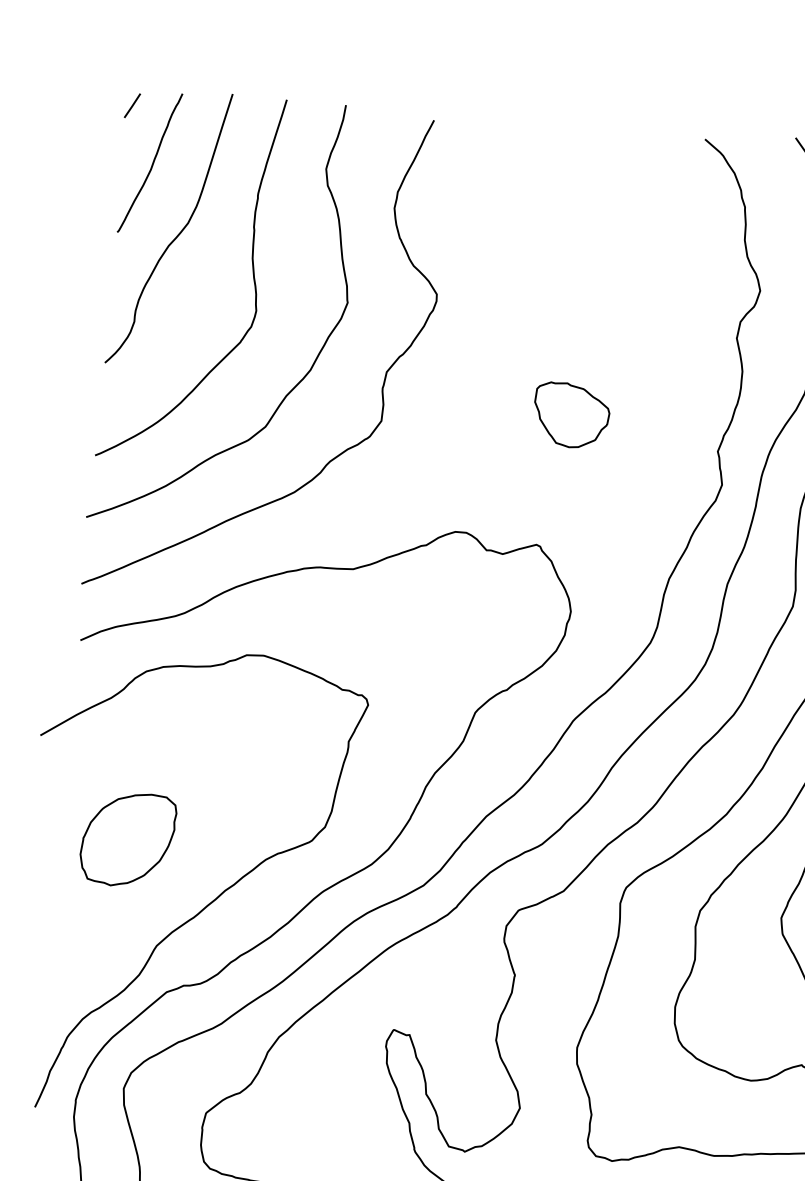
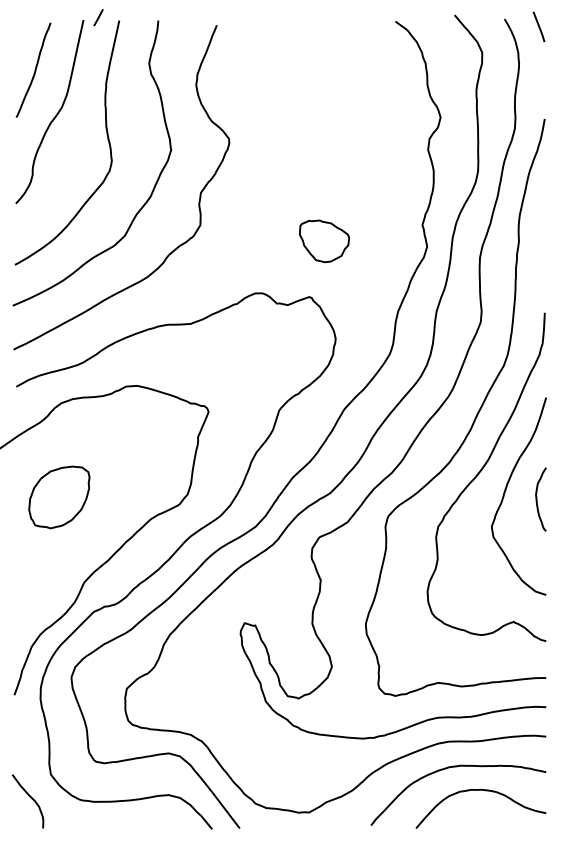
line: (132, 105) -> (98, 17), moved
part: (571, 415) -> (324, 241), moved
part: (128, 839) -> (59, 497), moved

